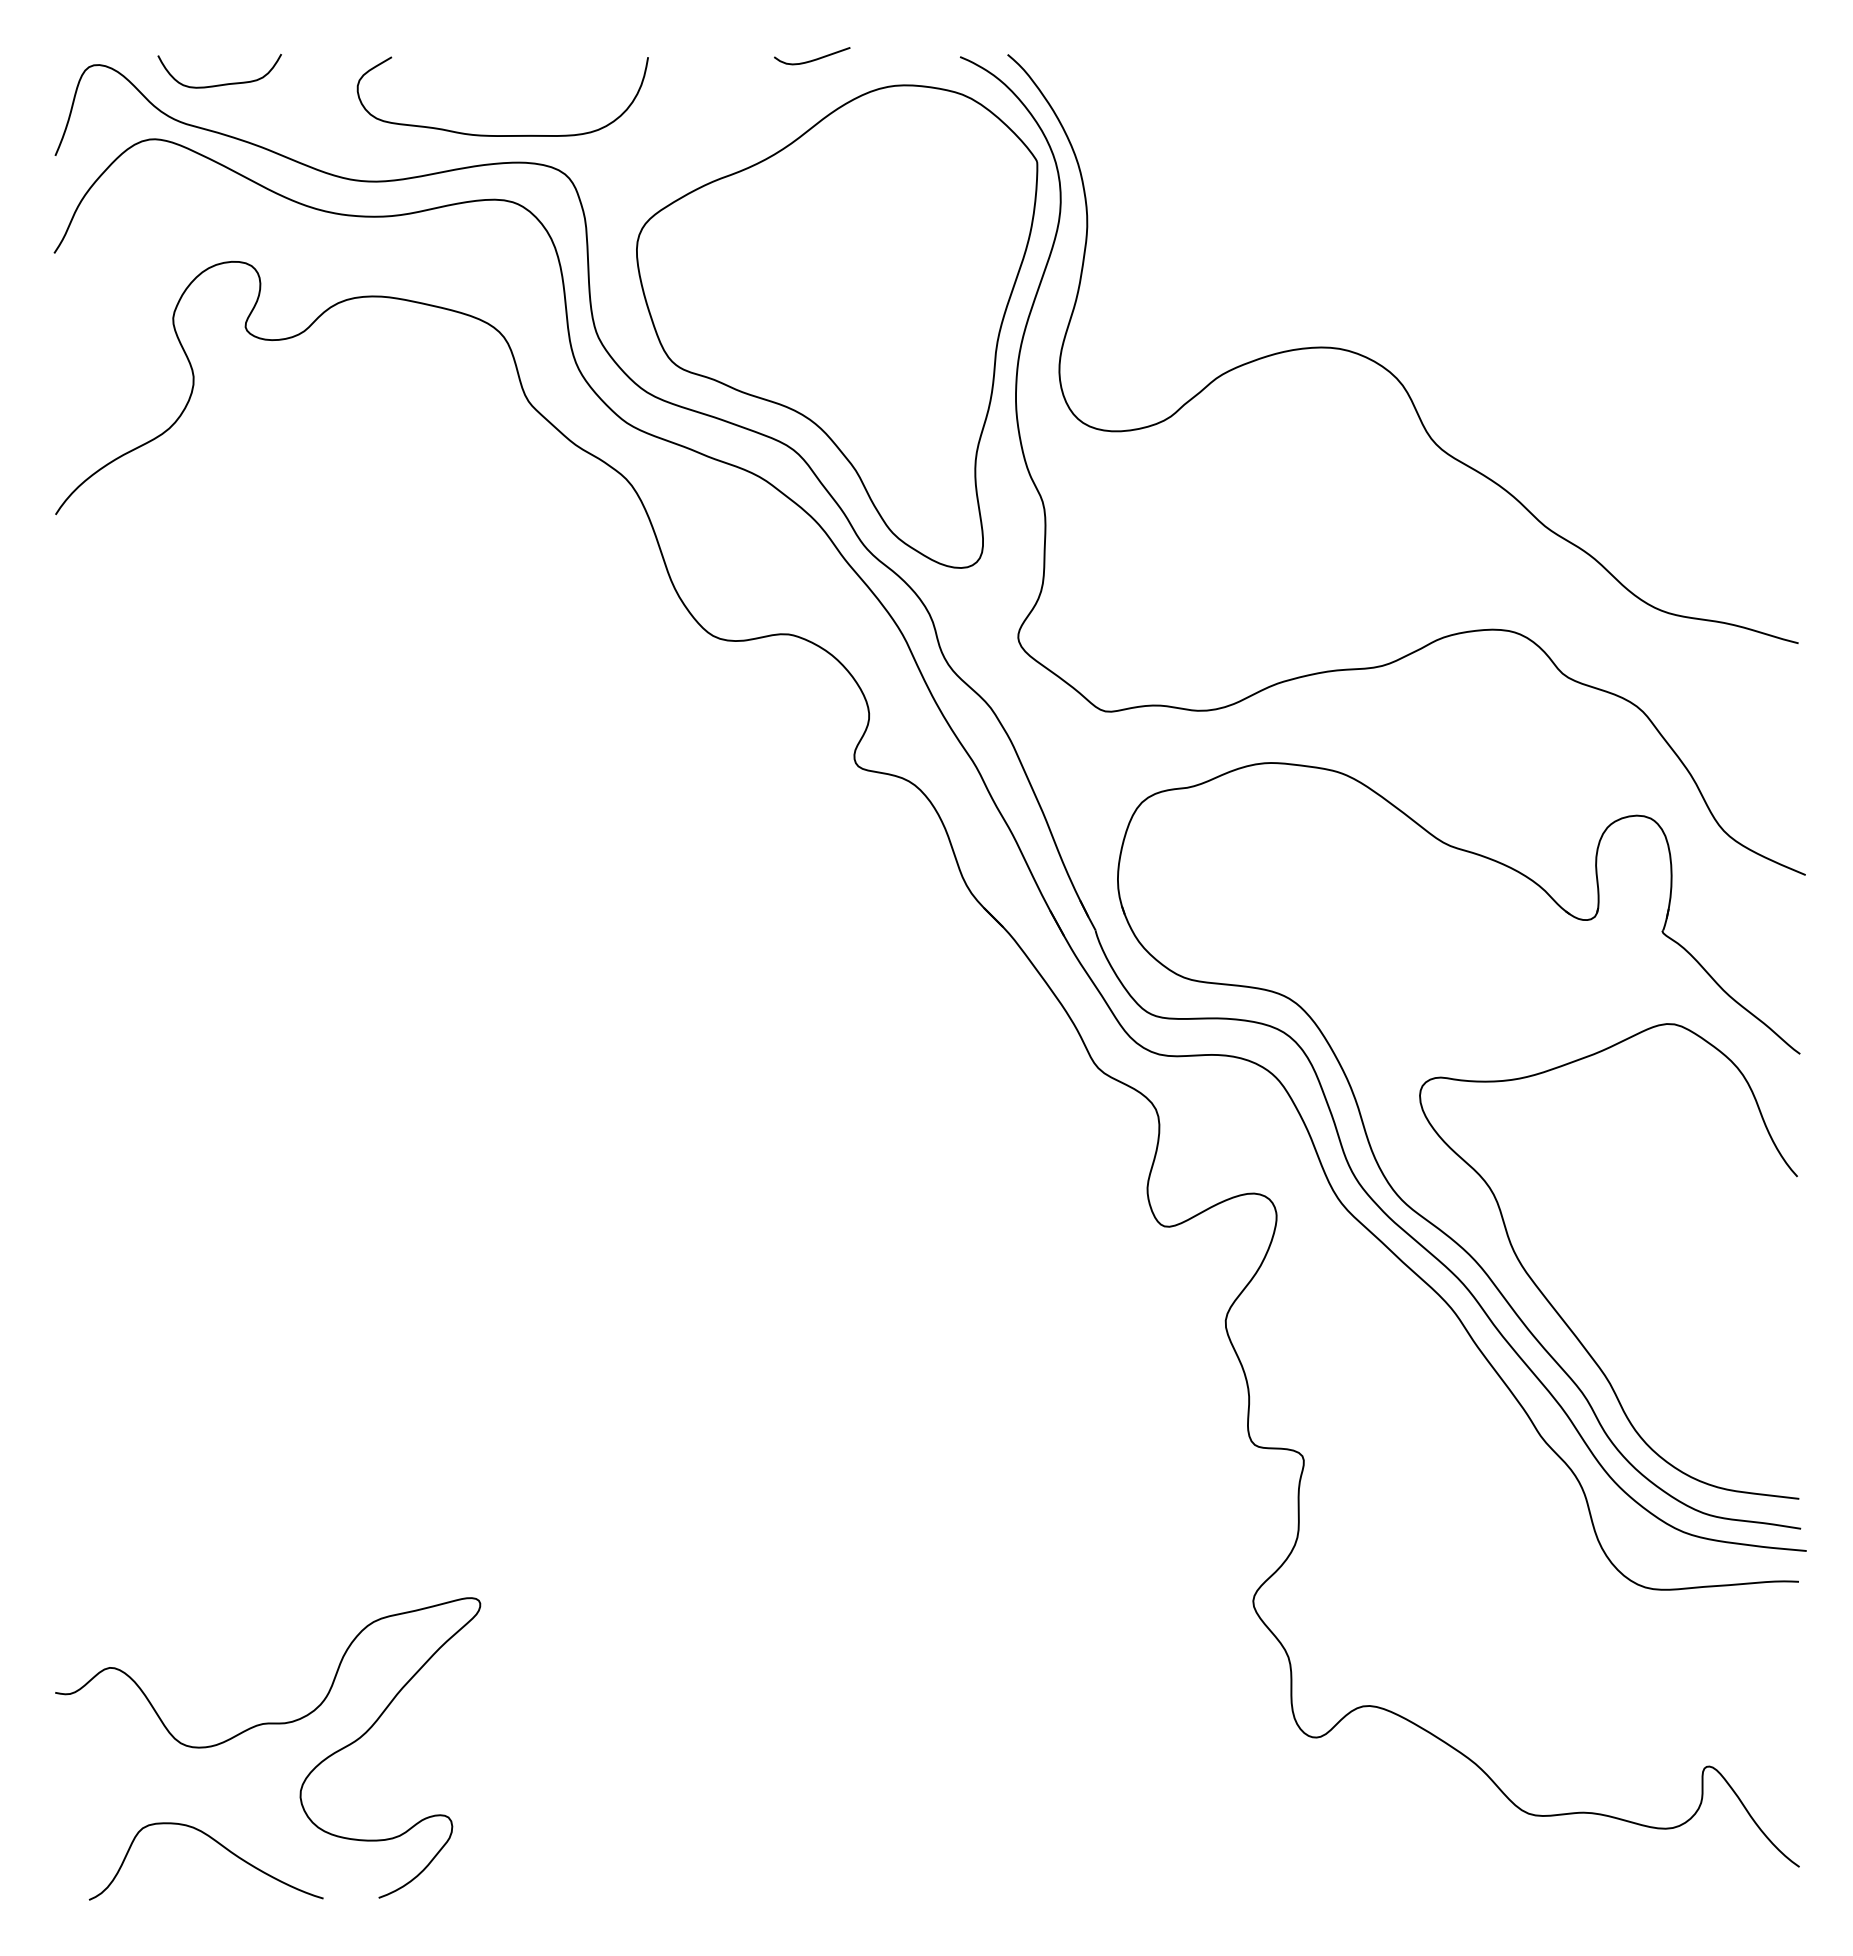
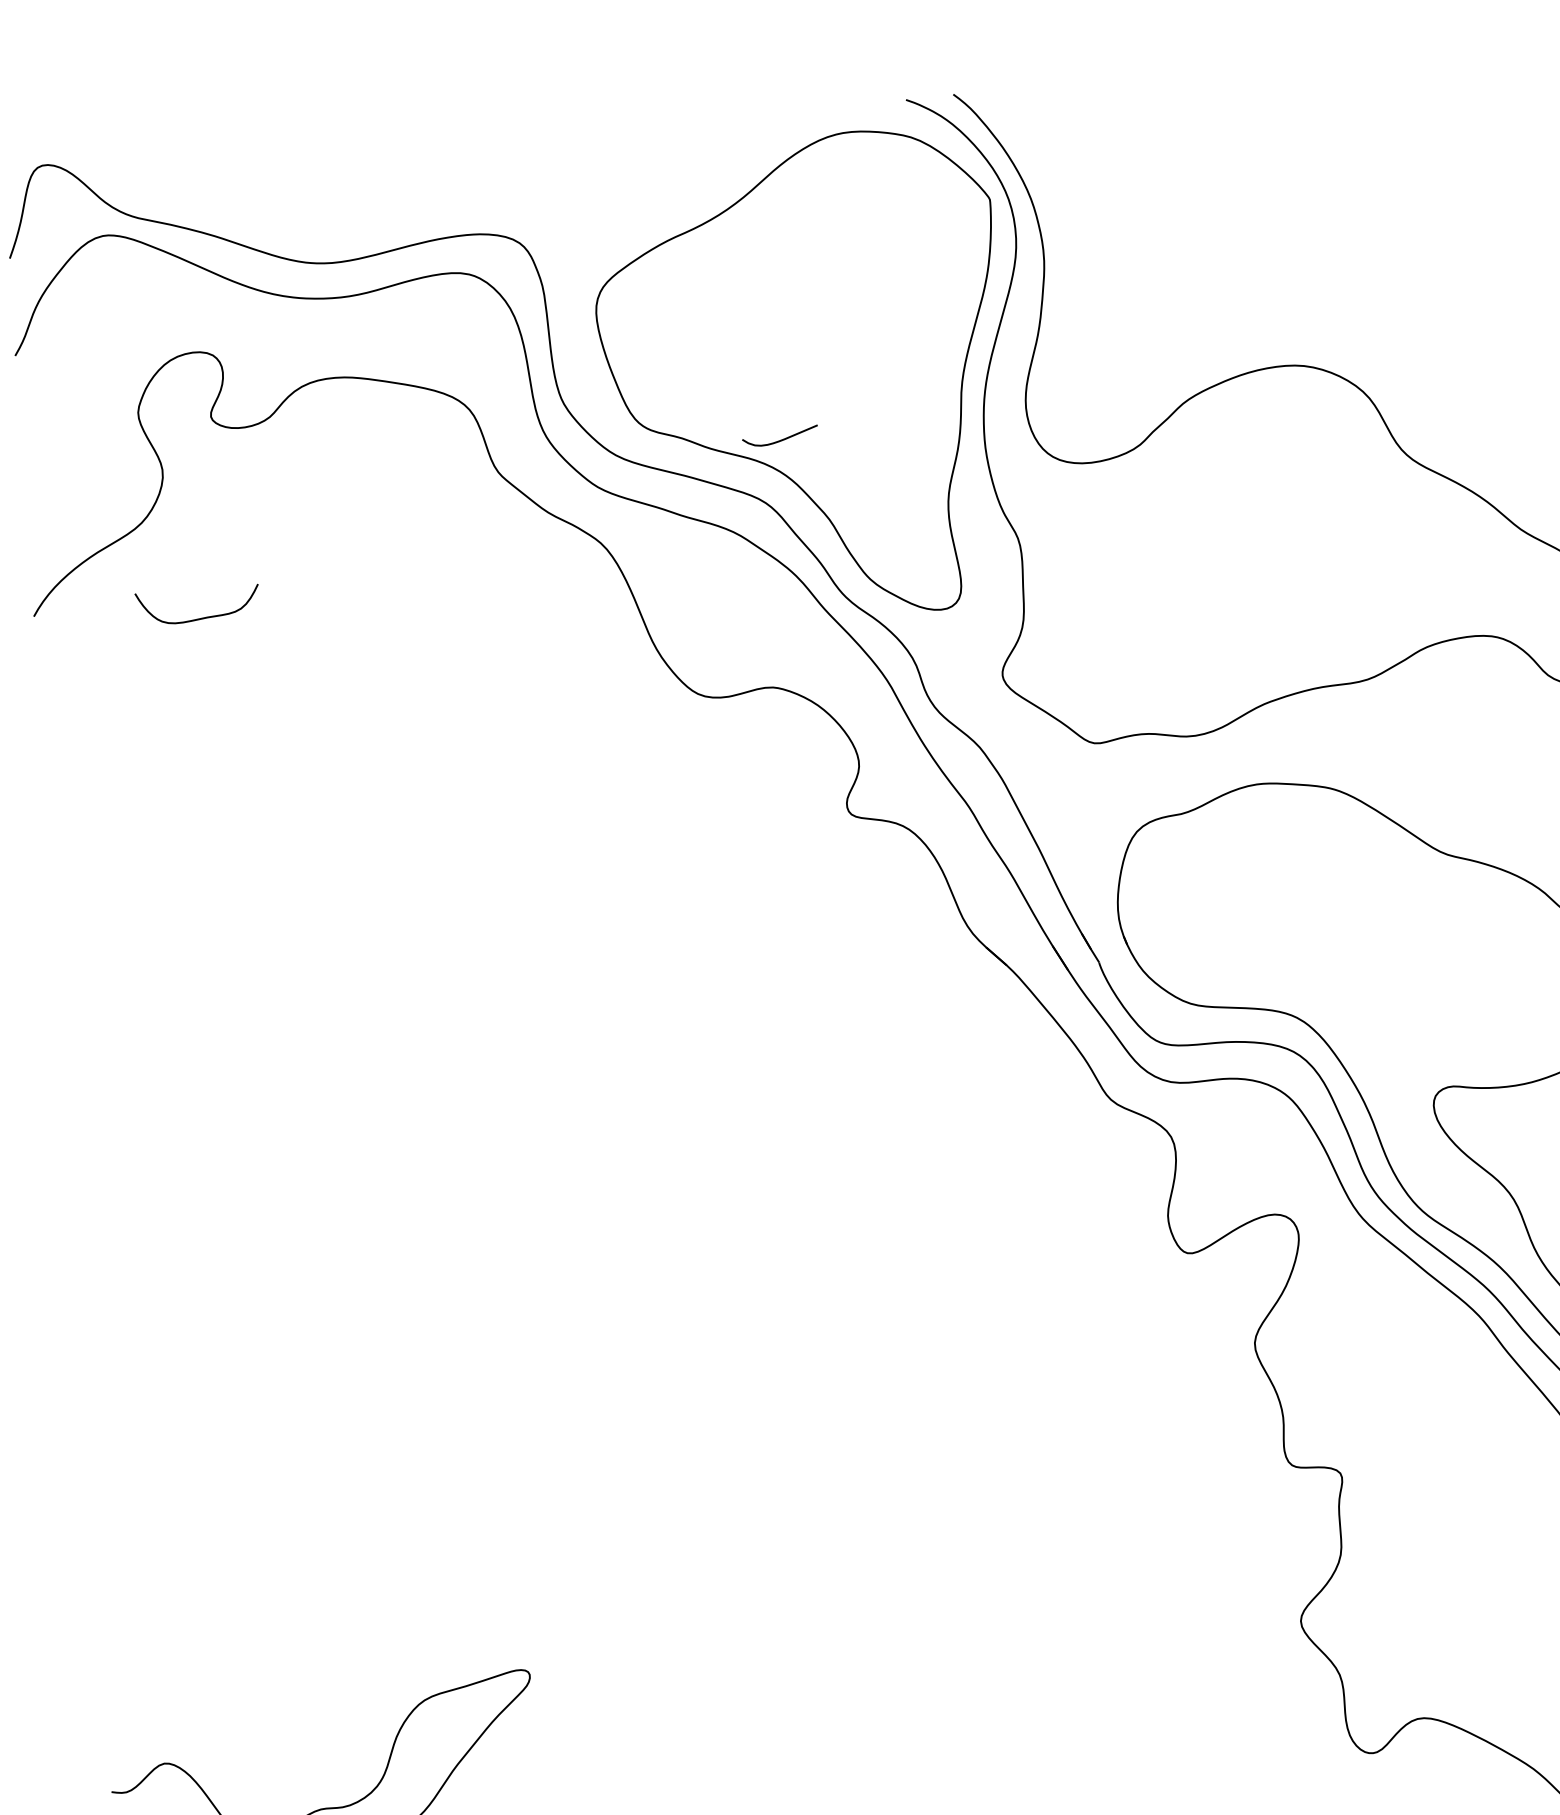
curve: (812, 59) -> (780, 439), moved
curve: (224, 83) -> (203, 617), moved
curve: (502, 135) -> (454, 208), removed

